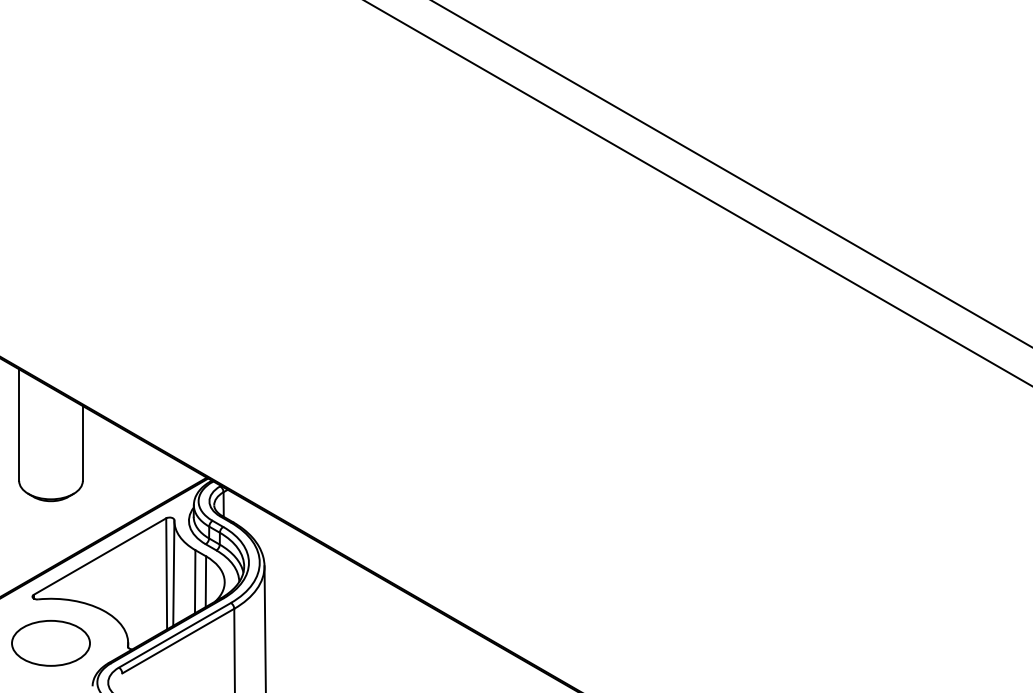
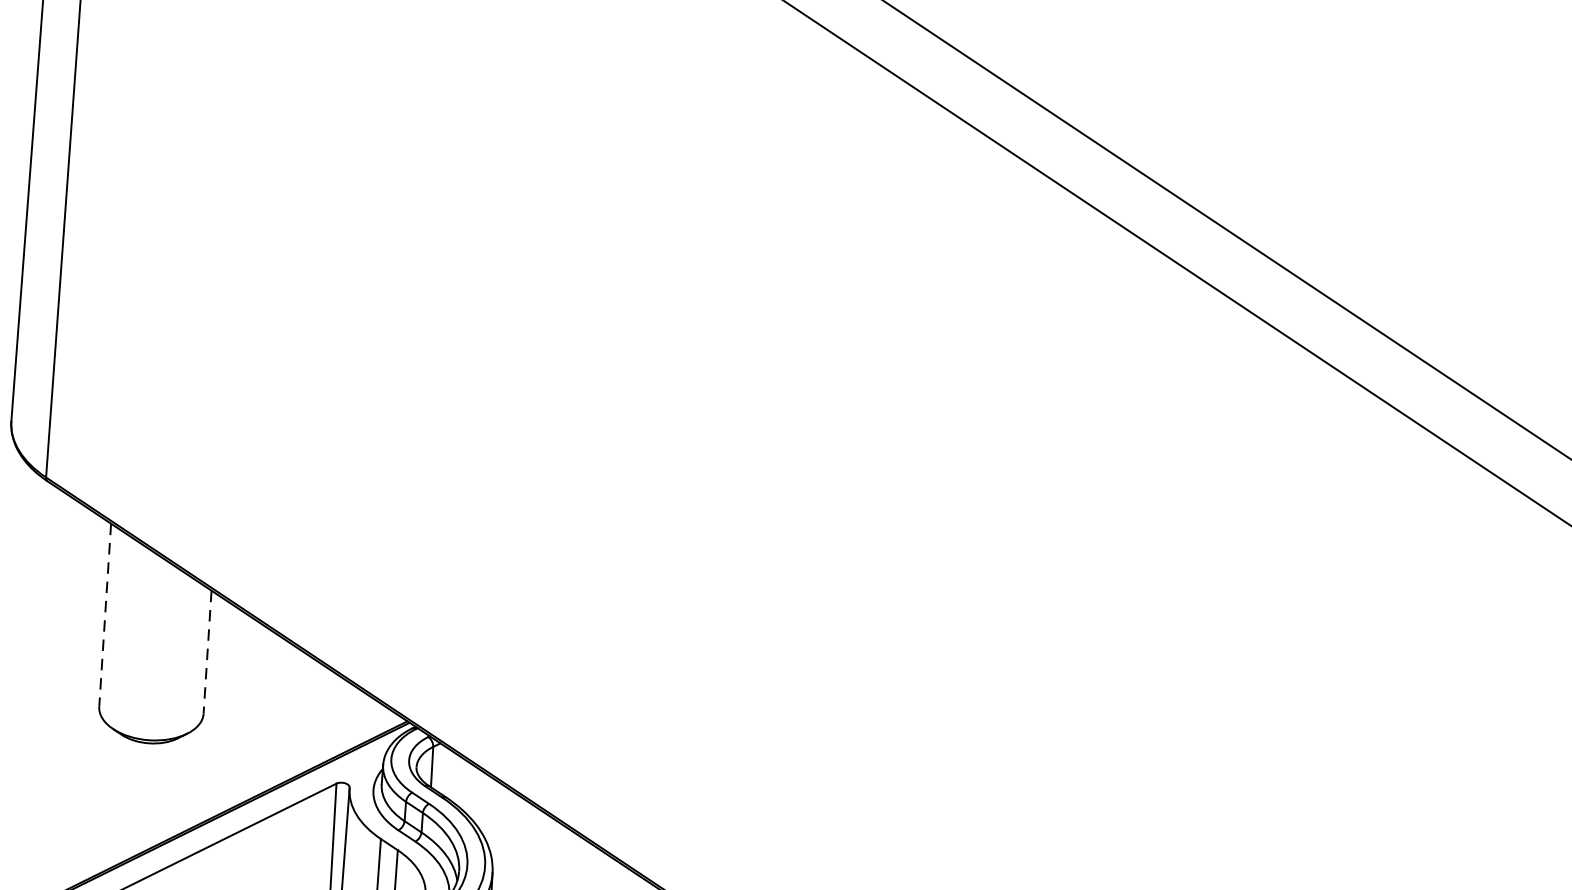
line: (19, 425) -> (105, 615), solid -> dashed
line: (82, 444) -> (206, 653), solid -> dashed

